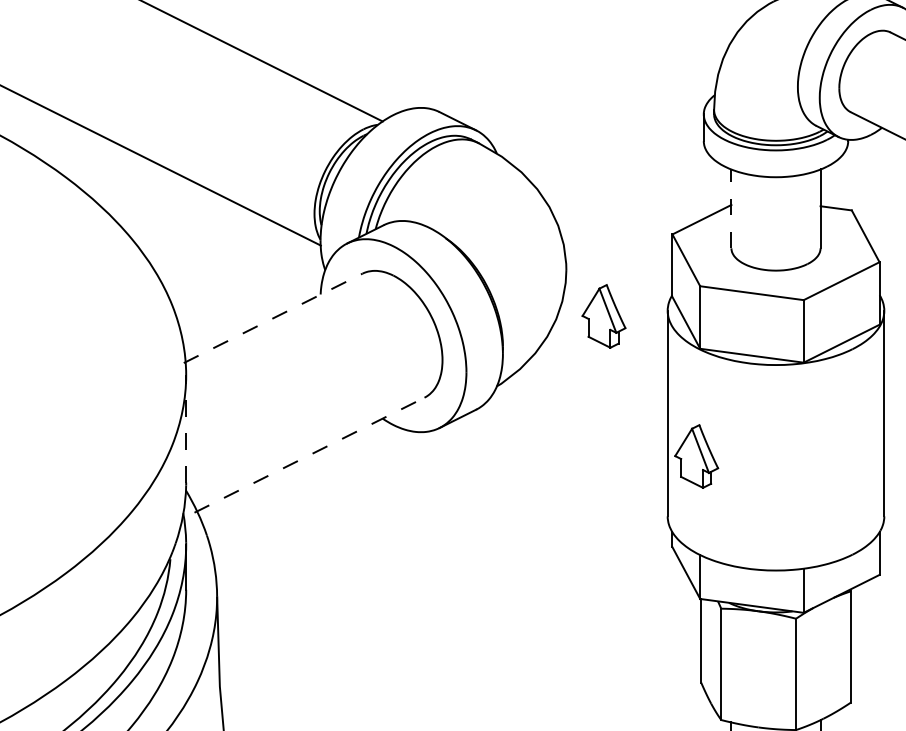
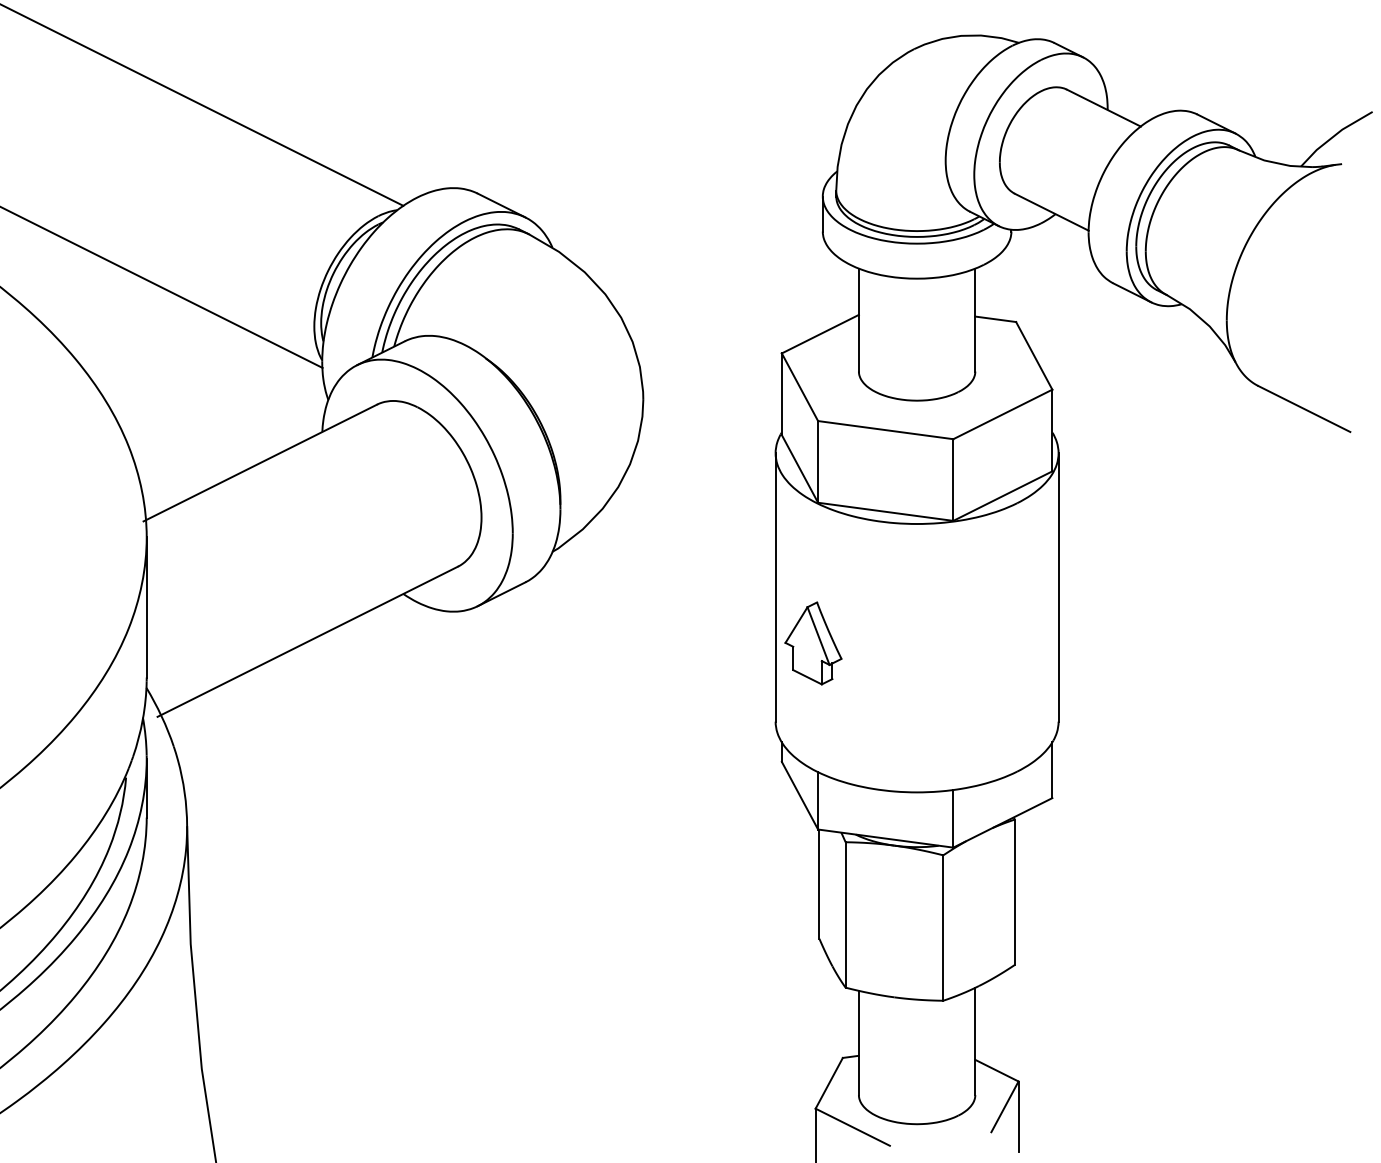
line: (731, 209) -> (858, 320), dashed -> solid
part: (604, 316) -> (692, 460), removed
line: (273, 318) -> (260, 463), dashed -> solid
line: (186, 428) -> (146, 606), dashed -> solid
line: (309, 455) -> (307, 641), dashed -> solid

